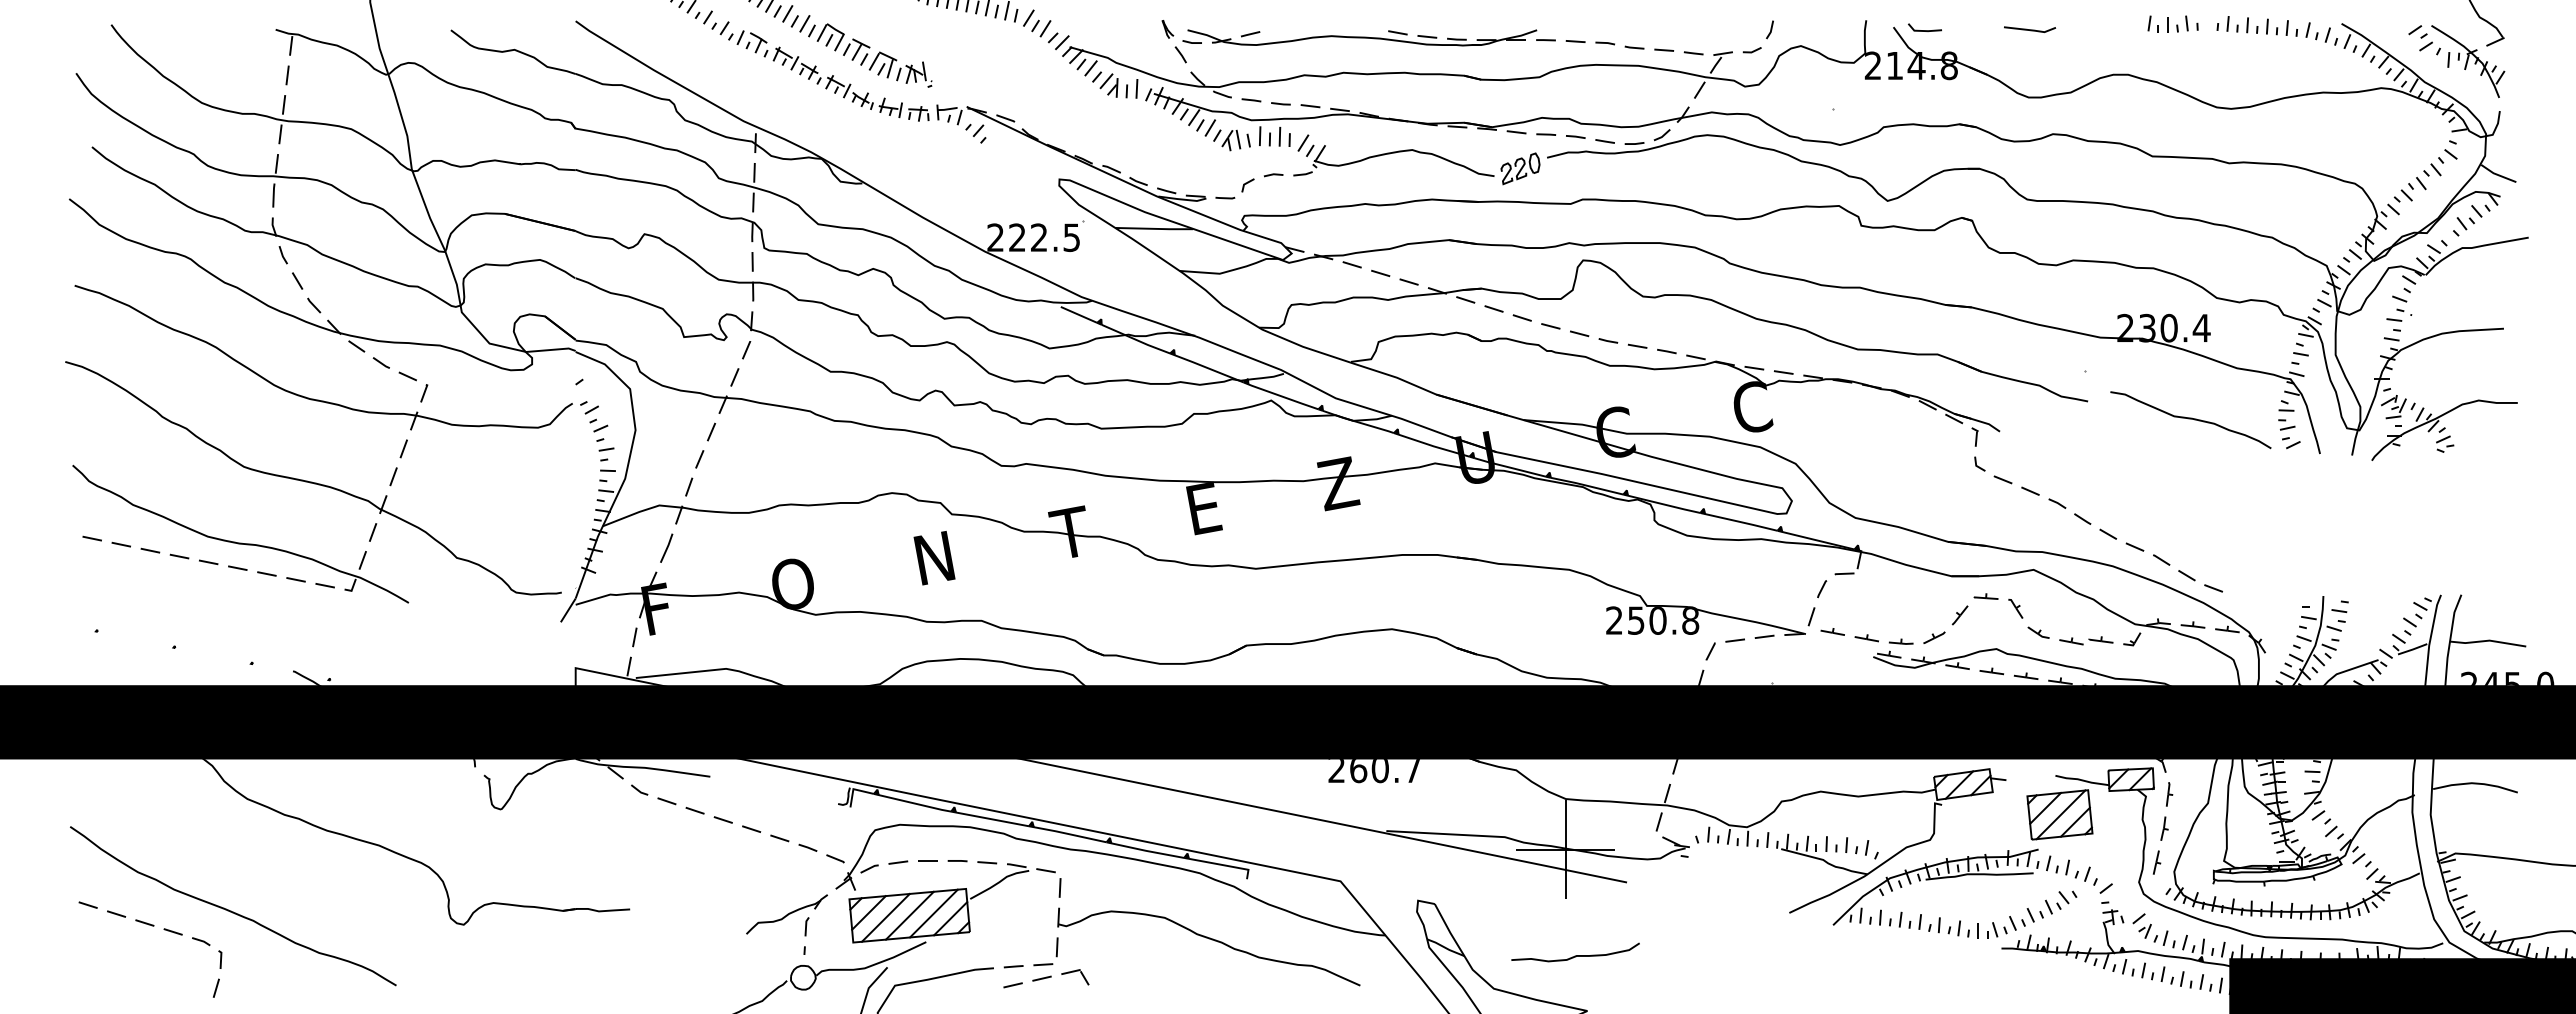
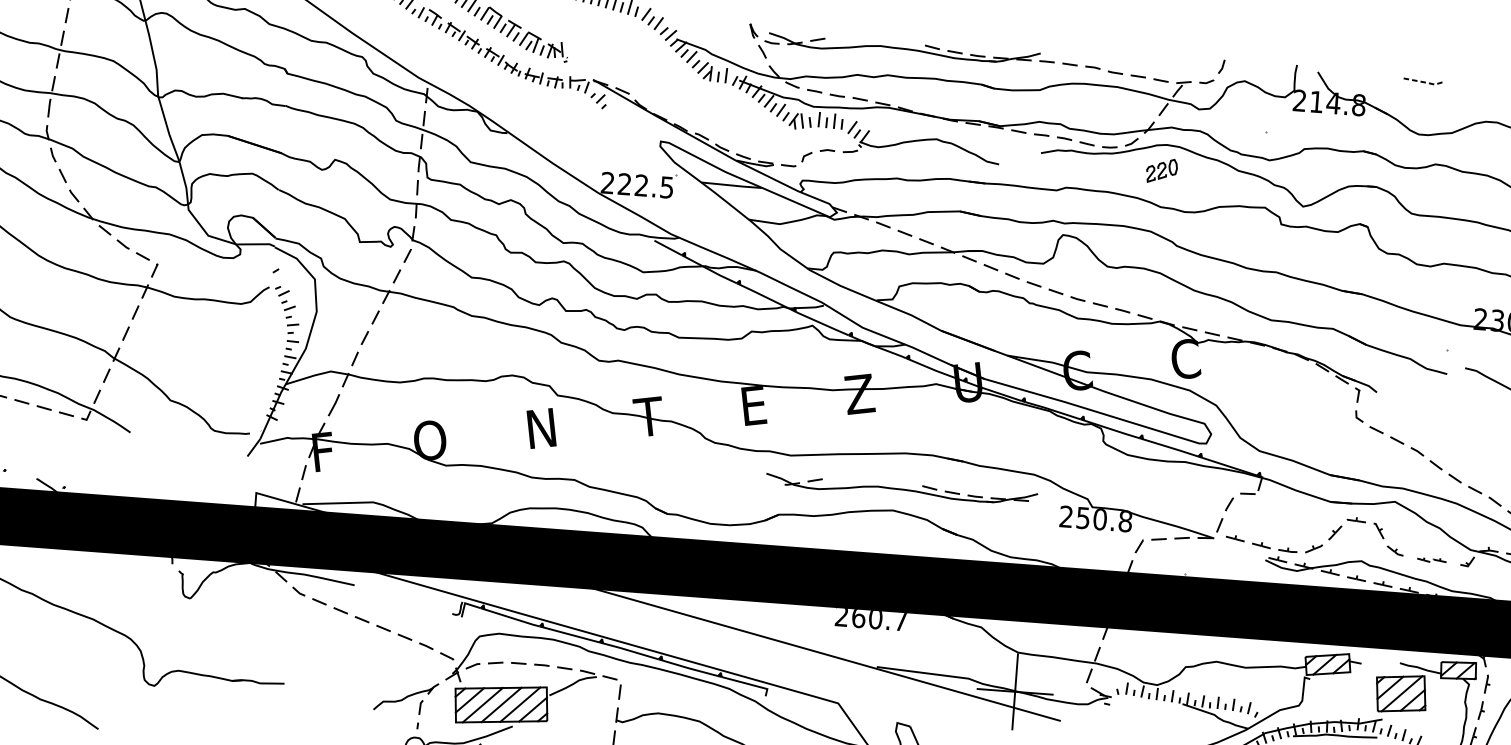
line: (1924, 30) -> (1341, 76), removed
line: (2032, 30) -> (1425, 82), solid -> dashed
part: (1520, 168) -> (1161, 170), moved
part: (1401, 601) -> (901, 489), added
part: (2086, 640) -> (1432, 559), size x0.7

